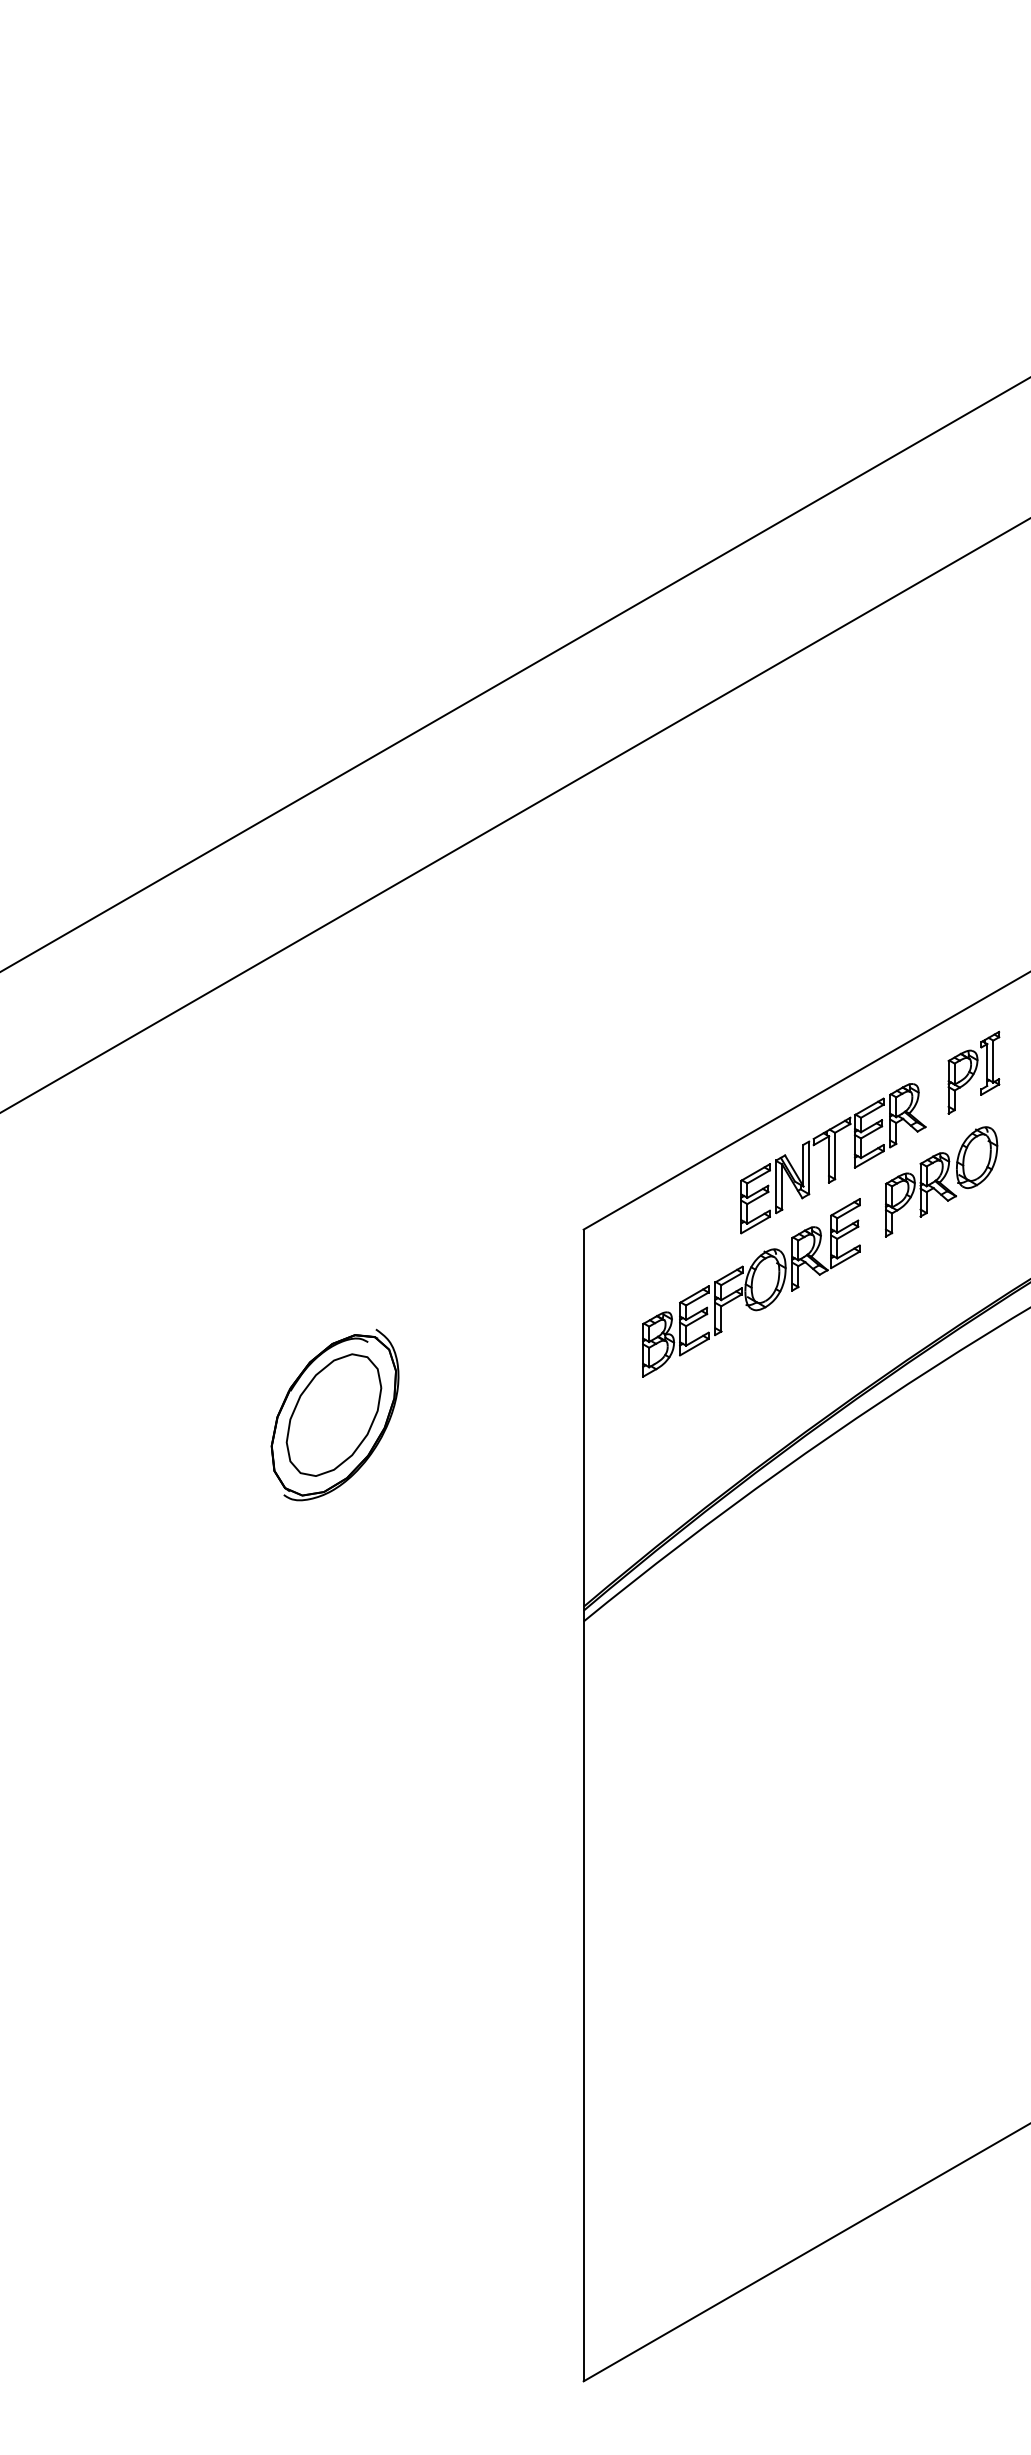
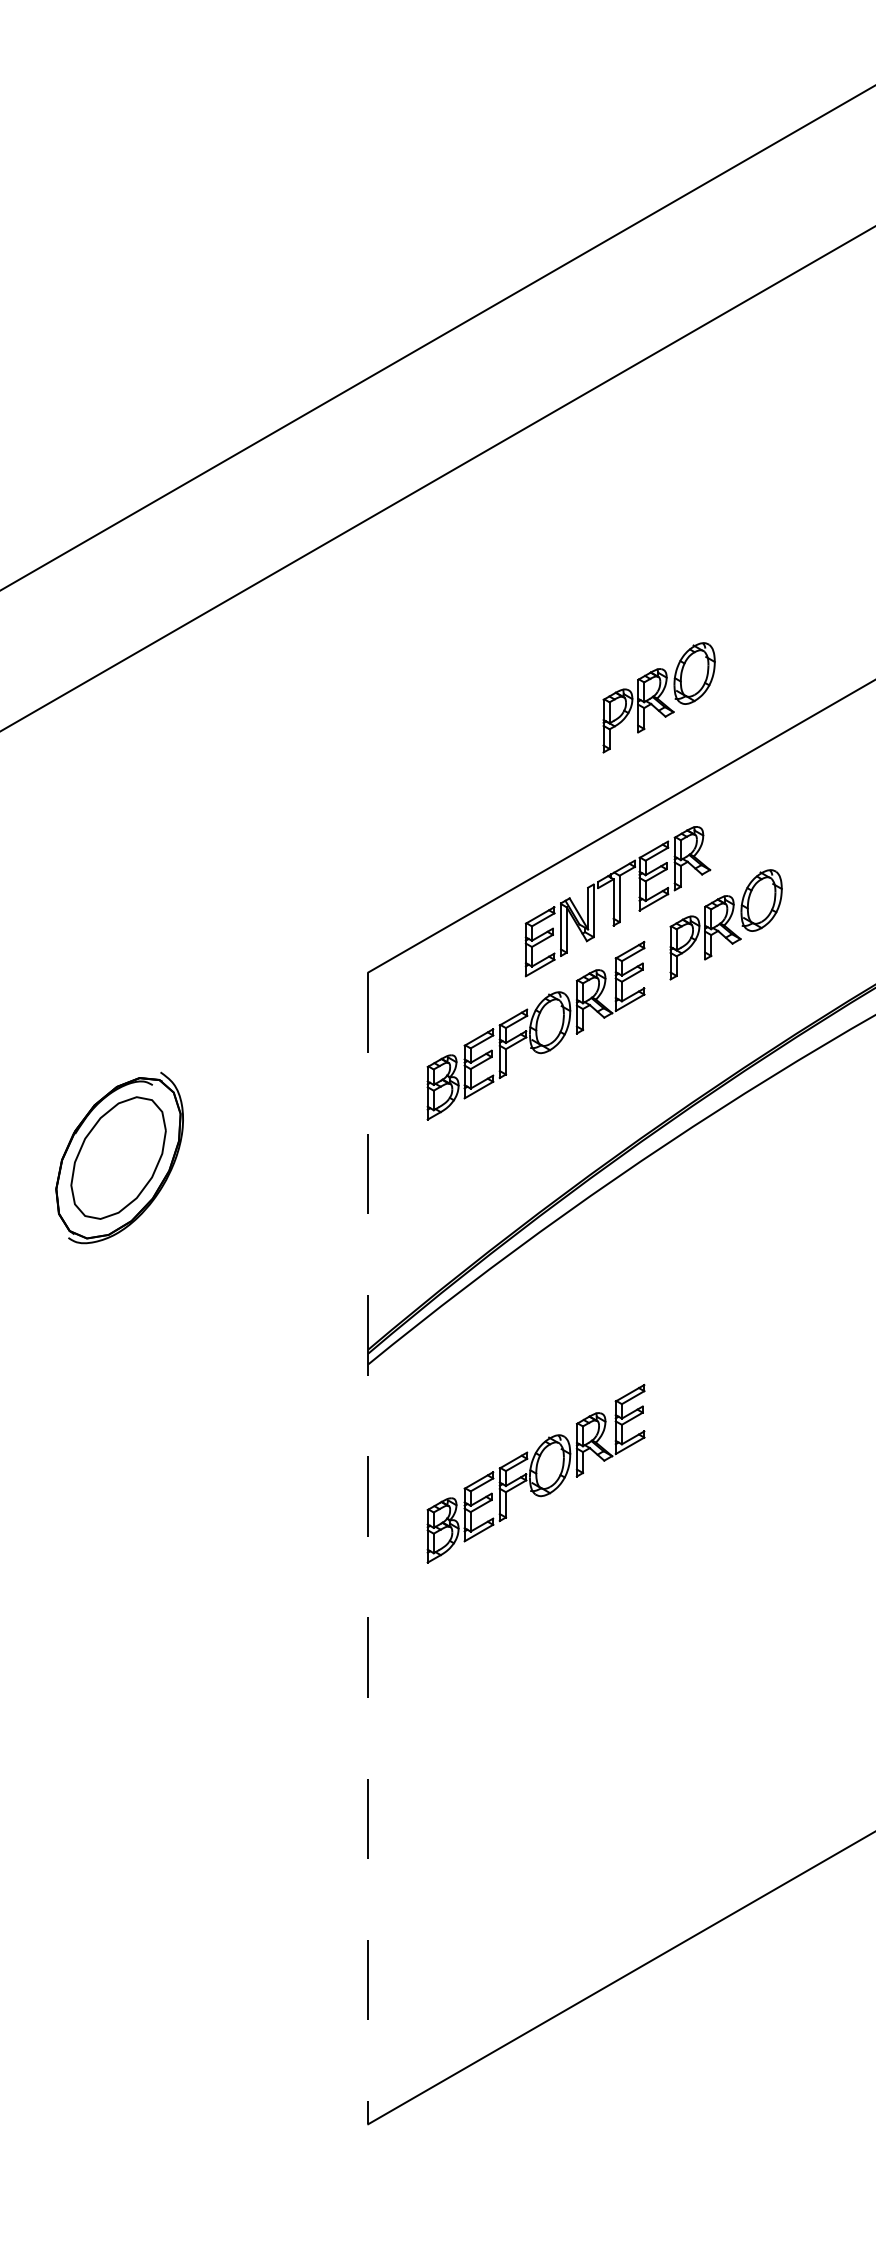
part: (874, 954) -> (659, 697), added
part: (973, 1072) -> (758, 815), removed
part: (751, 1730) -> (536, 1473), added
line: (583, 1805) -> (368, 1548), solid -> dashed

